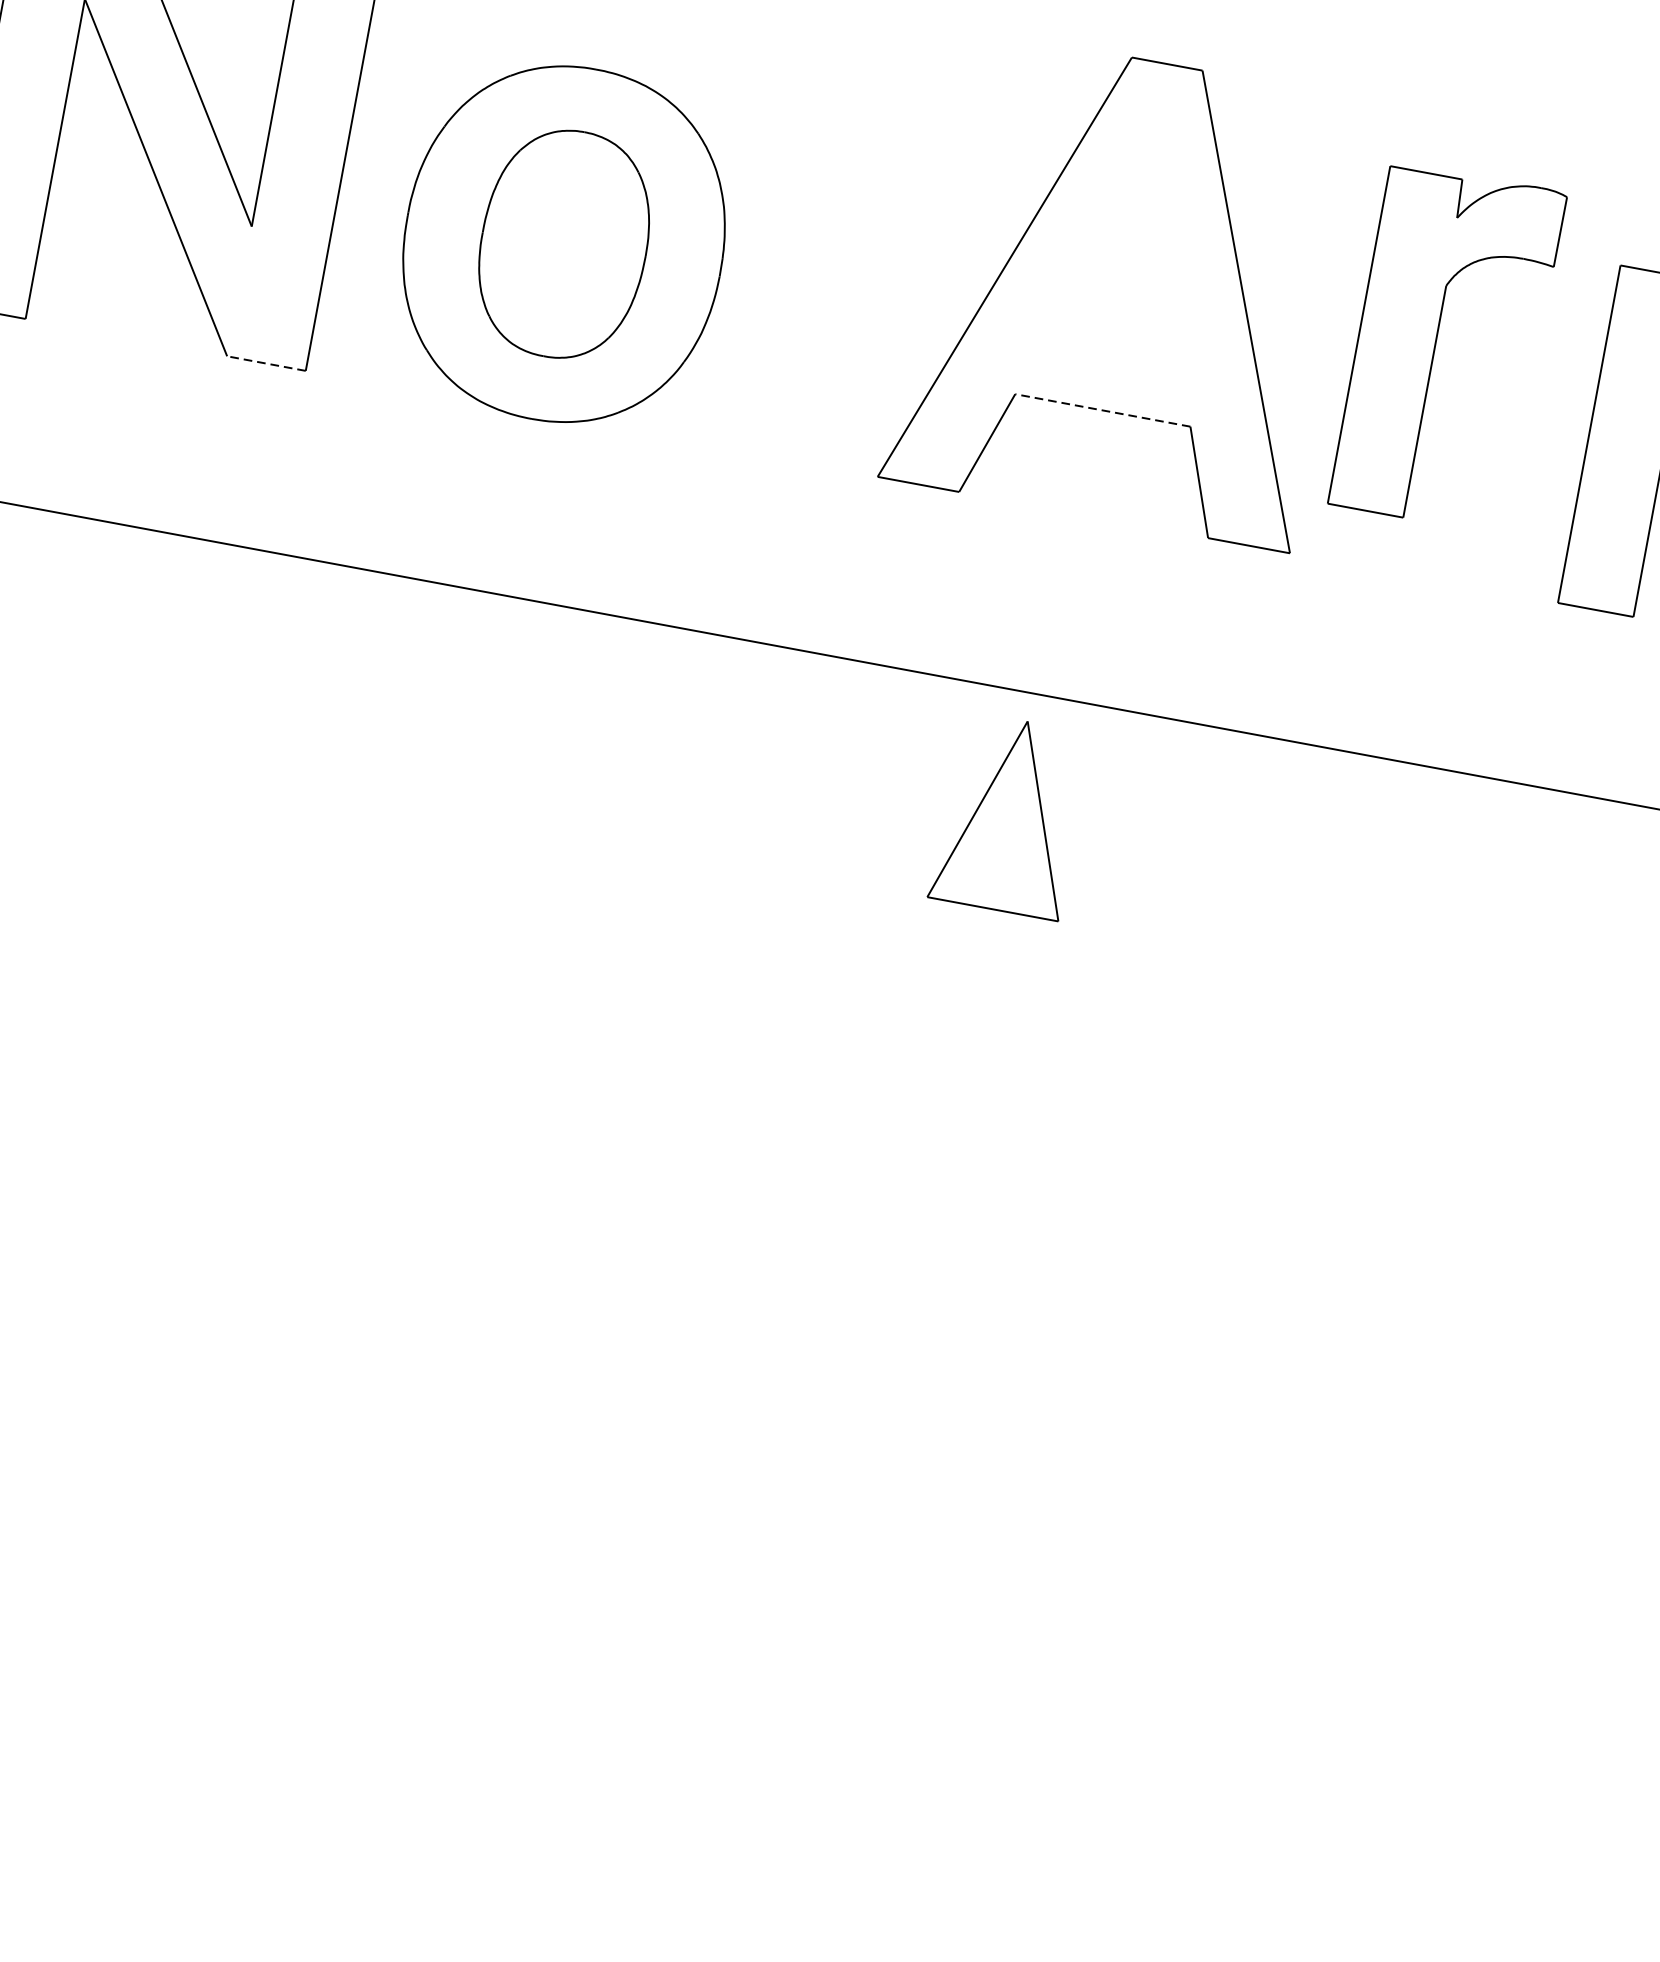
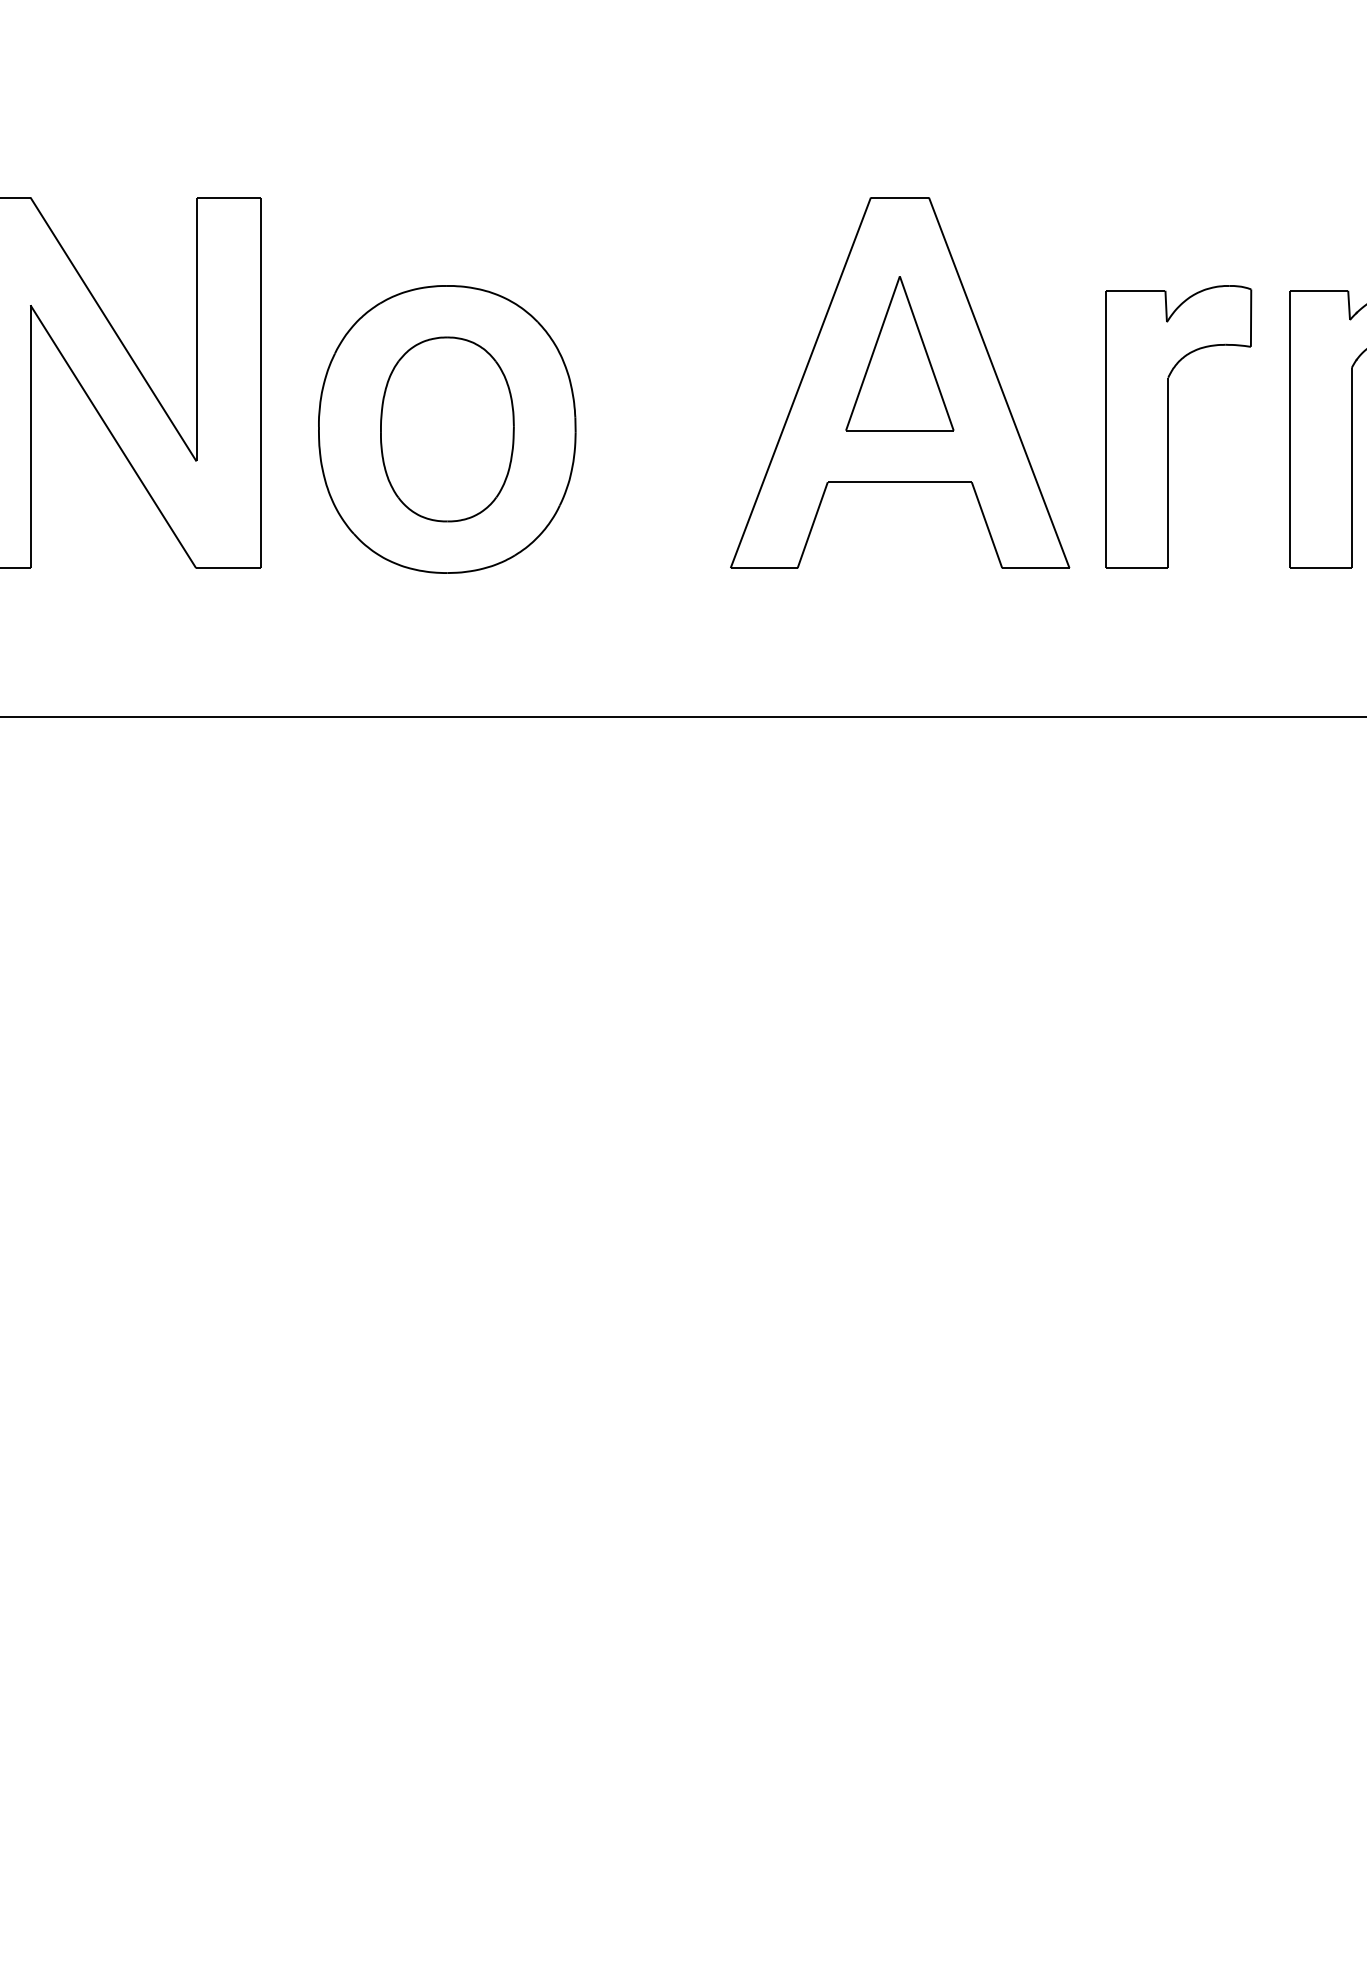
part: (1435, 345) -> (1168, 426), moved
line: (265, 363) -> (227, 568), dashed -> solid
line: (1102, 410) -> (899, 482), dashed -> solid
part: (1009, 815) -> (899, 353), moved

